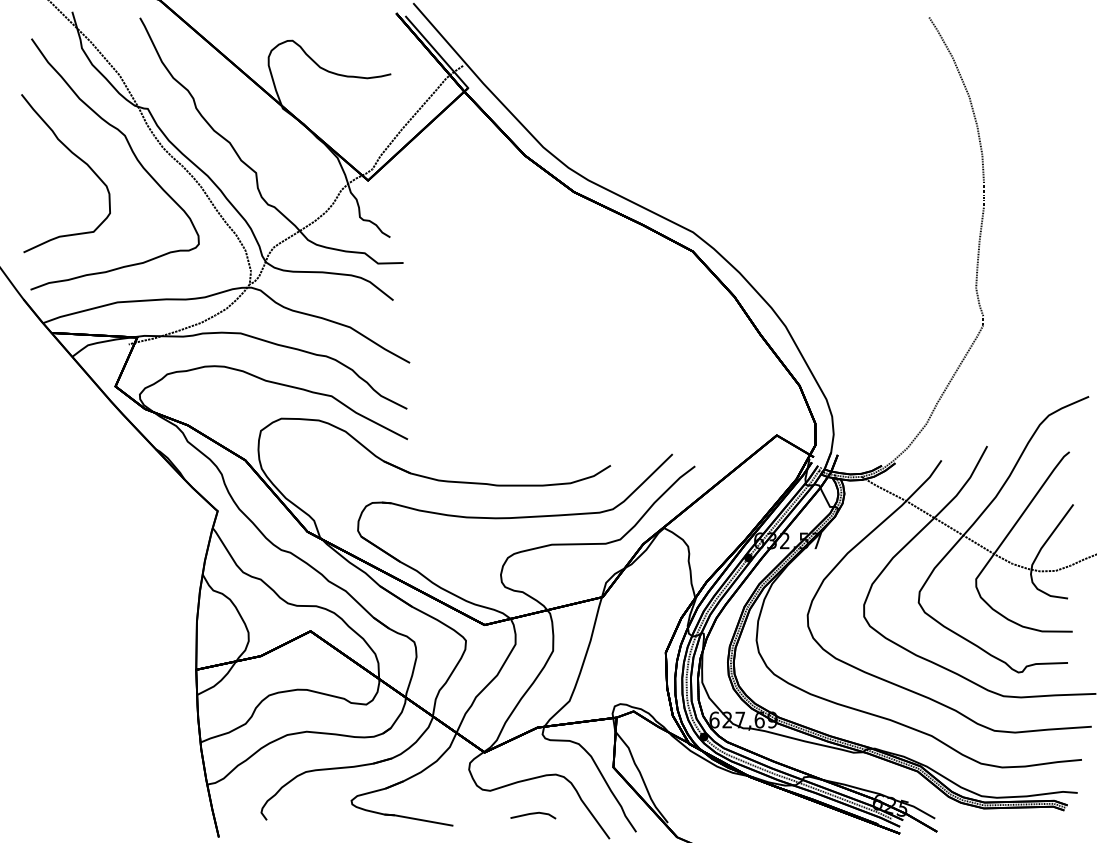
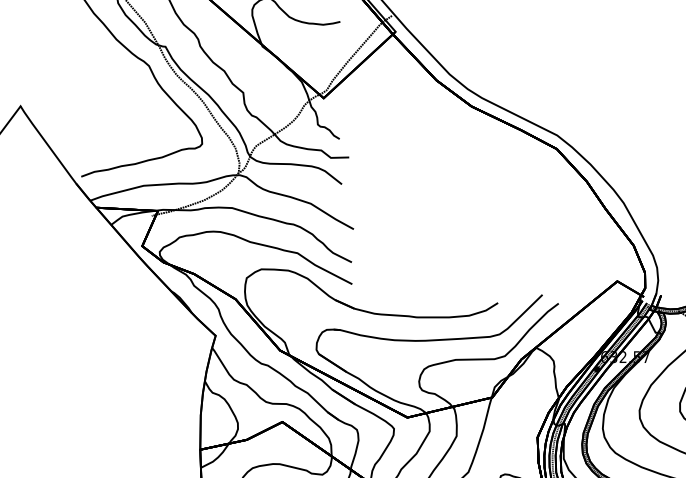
curve: (76, 157) -> (114, 81), removed

